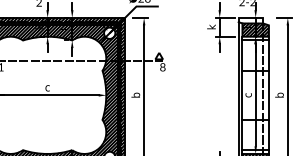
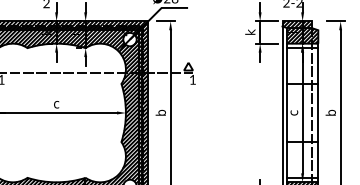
hatch: (250, 20) -> (296, 24), added
text: (162, 67) -> (192, 79), 8 -> 1

